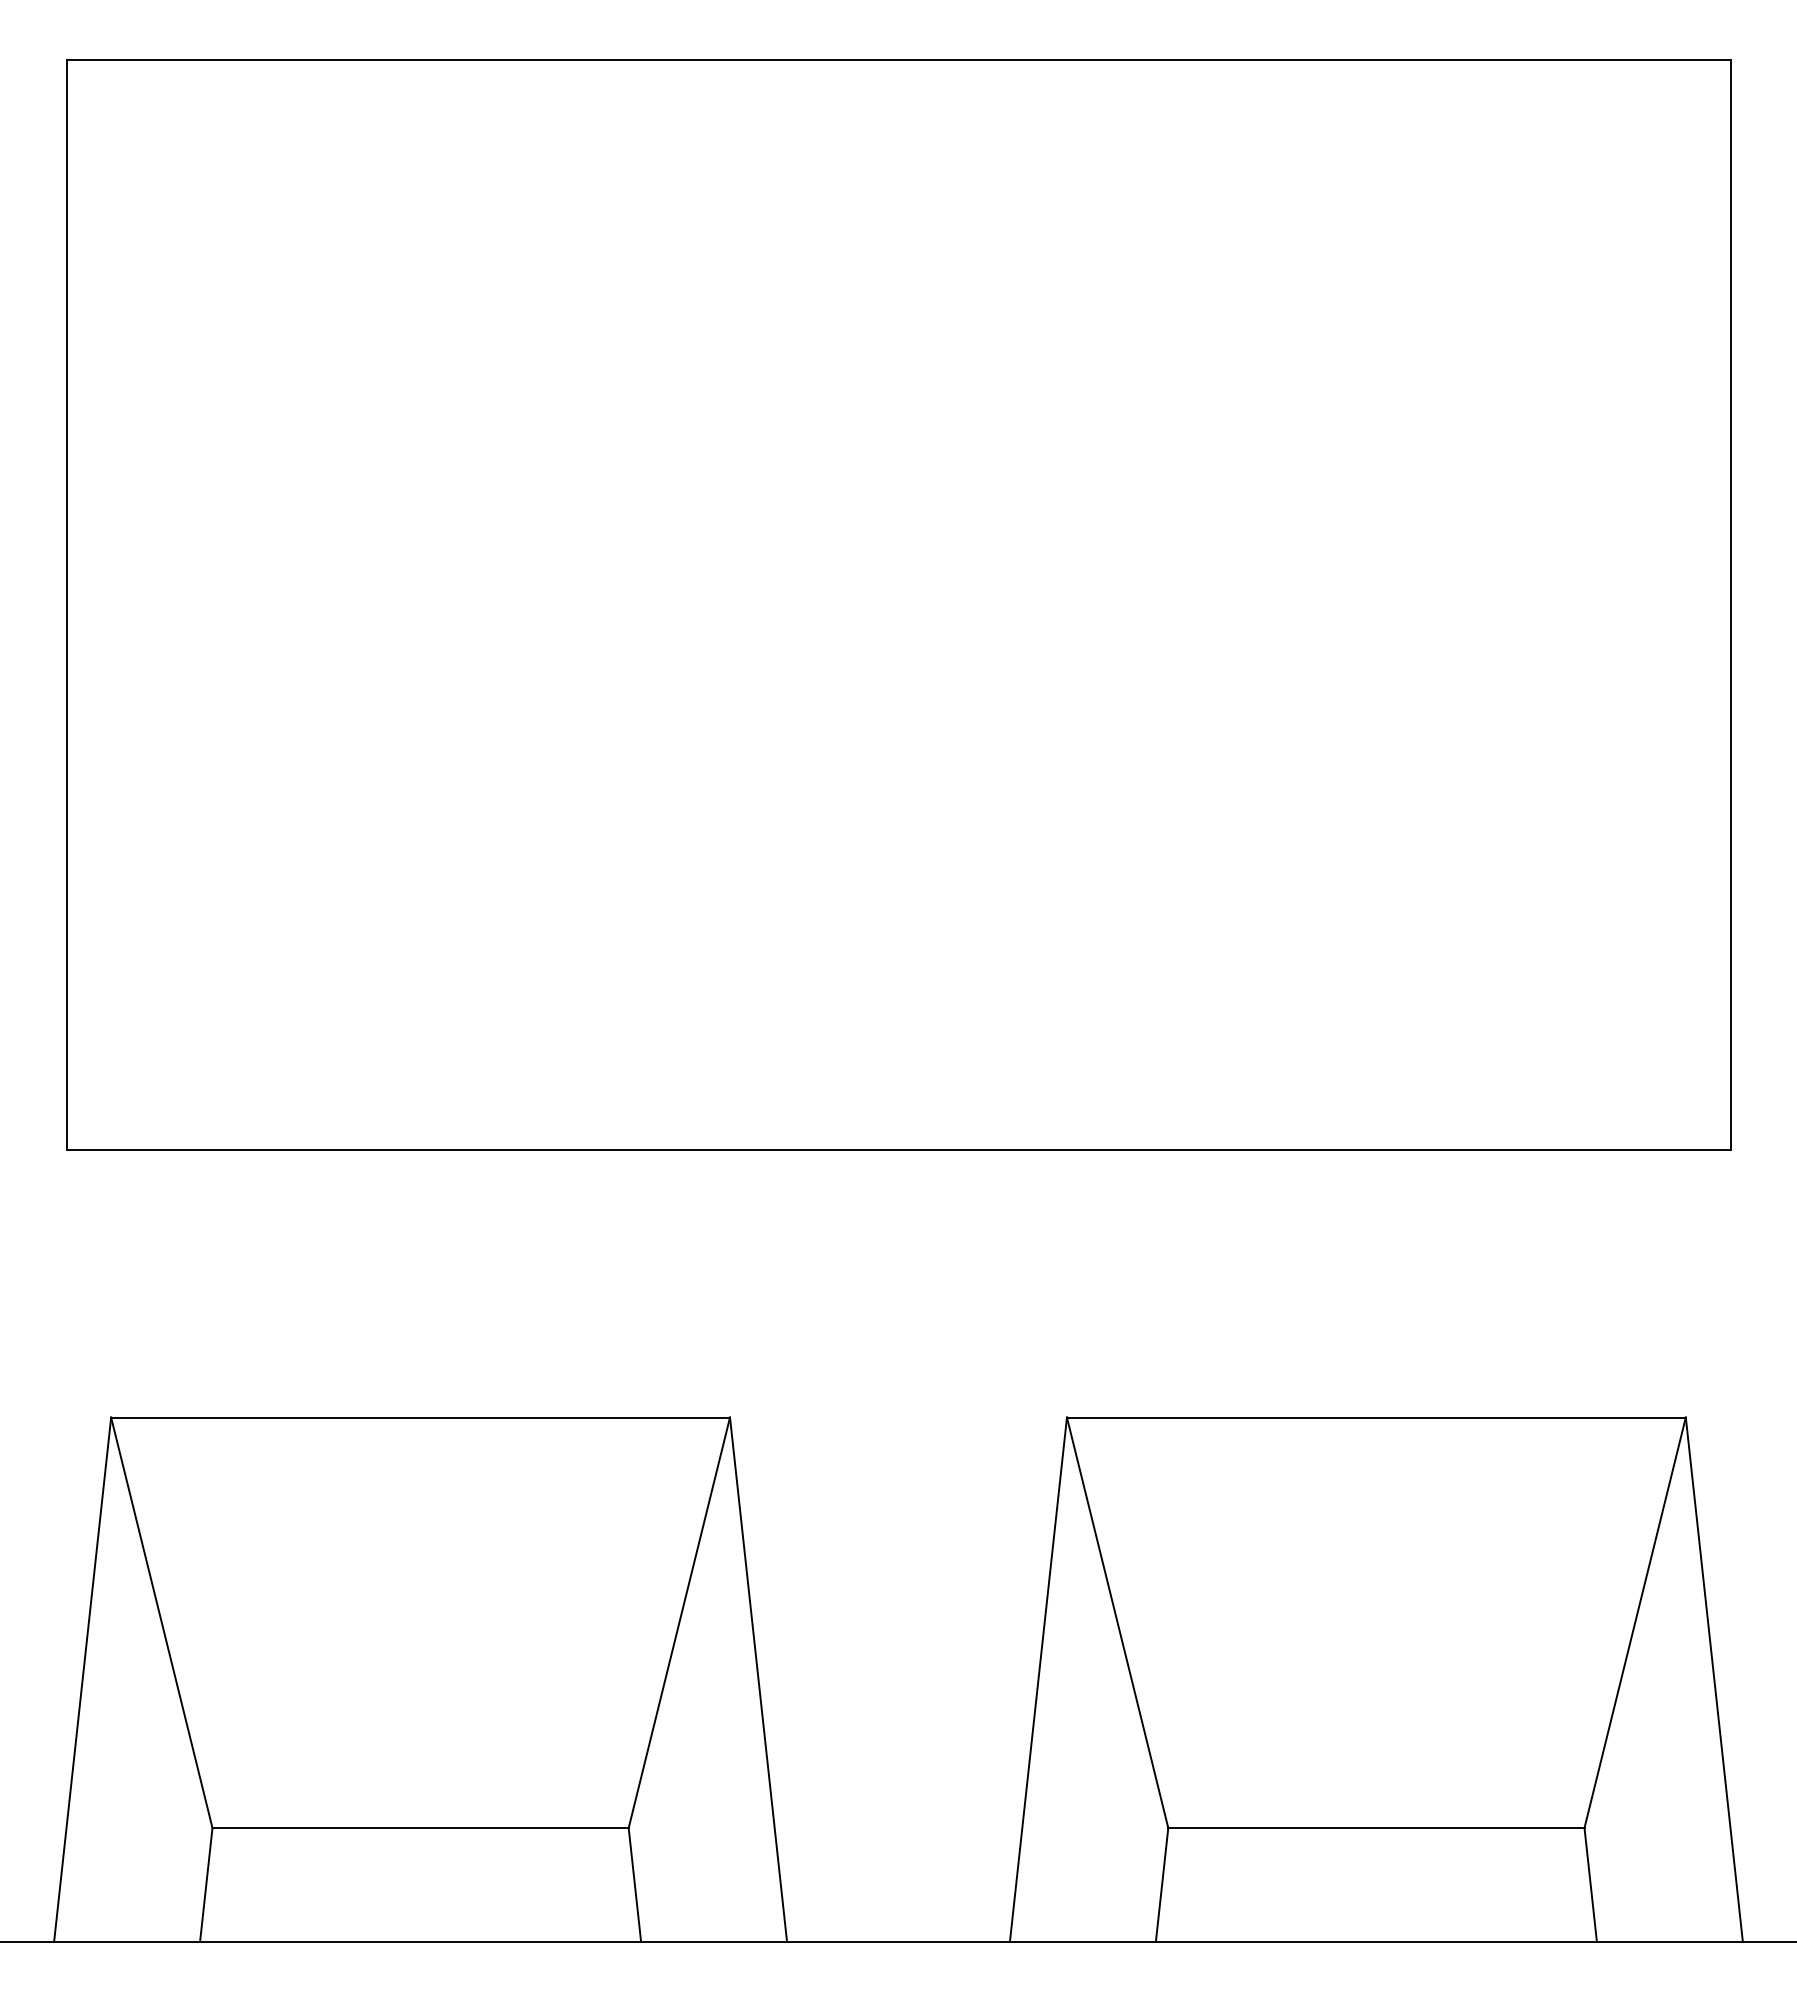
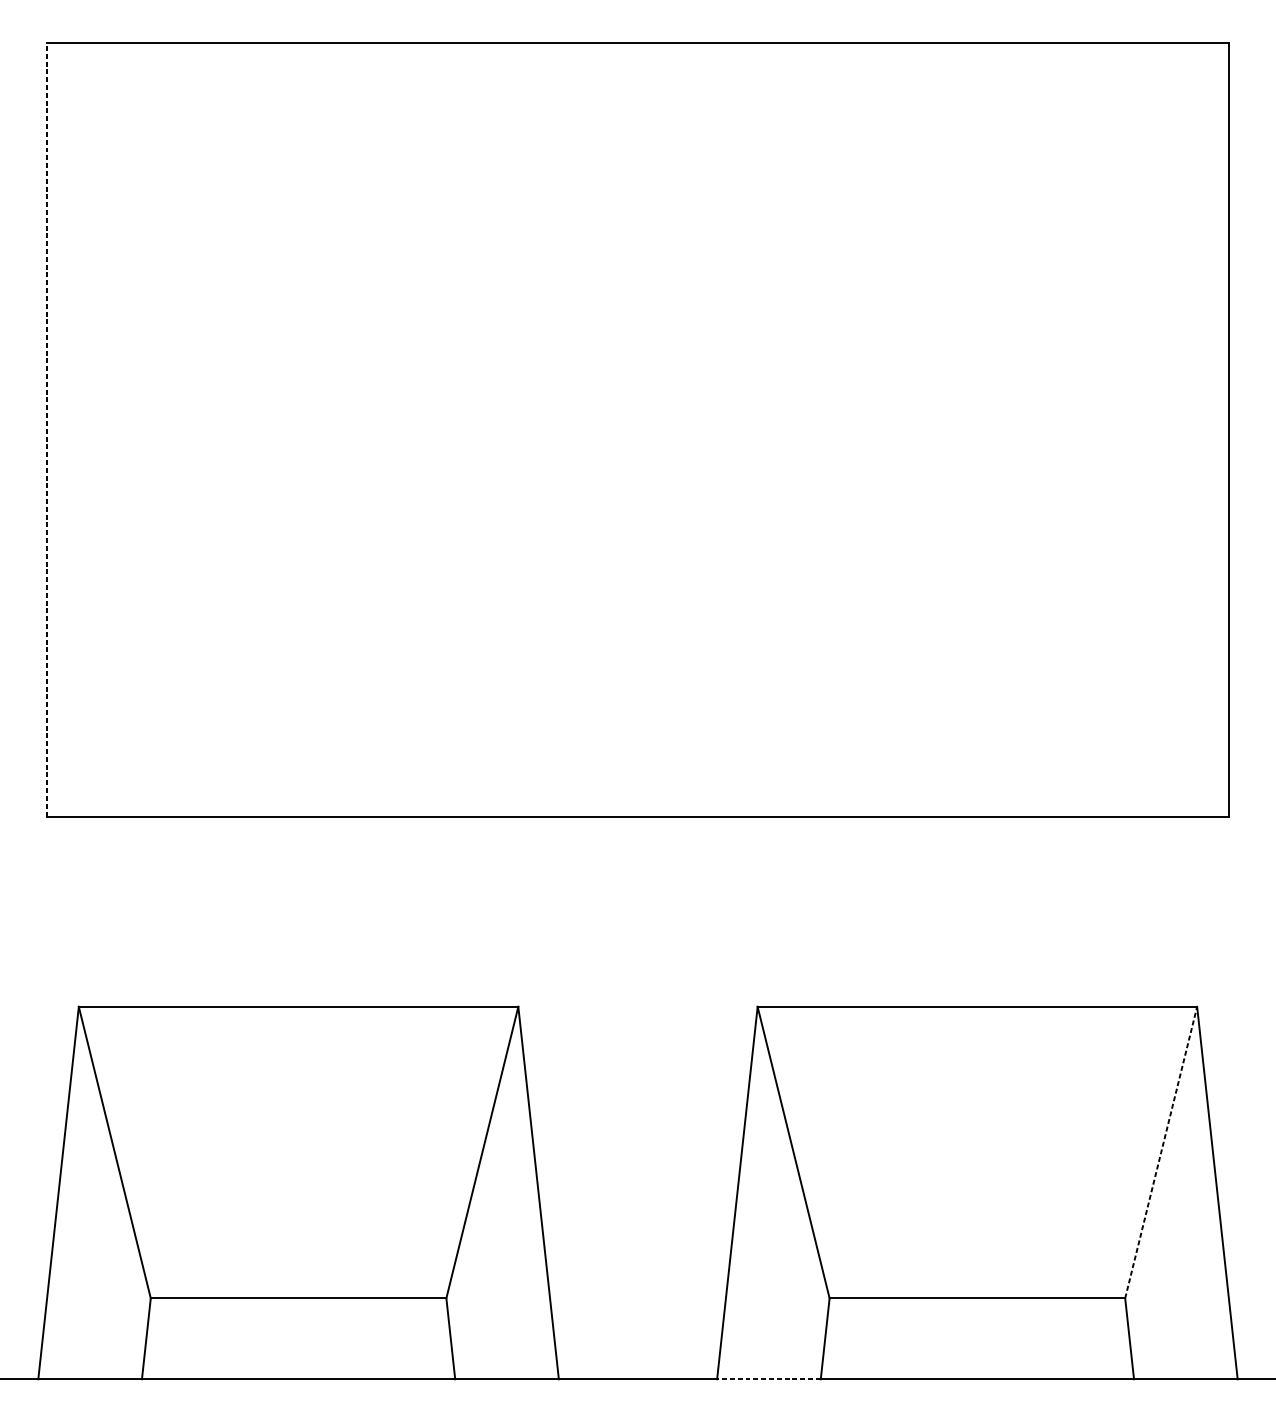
line: (66, 604) -> (47, 429), solid -> dashed
line: (1635, 1622) -> (1161, 1152), solid -> dashed
line: (1082, 1941) -> (768, 1378), solid -> dashed

